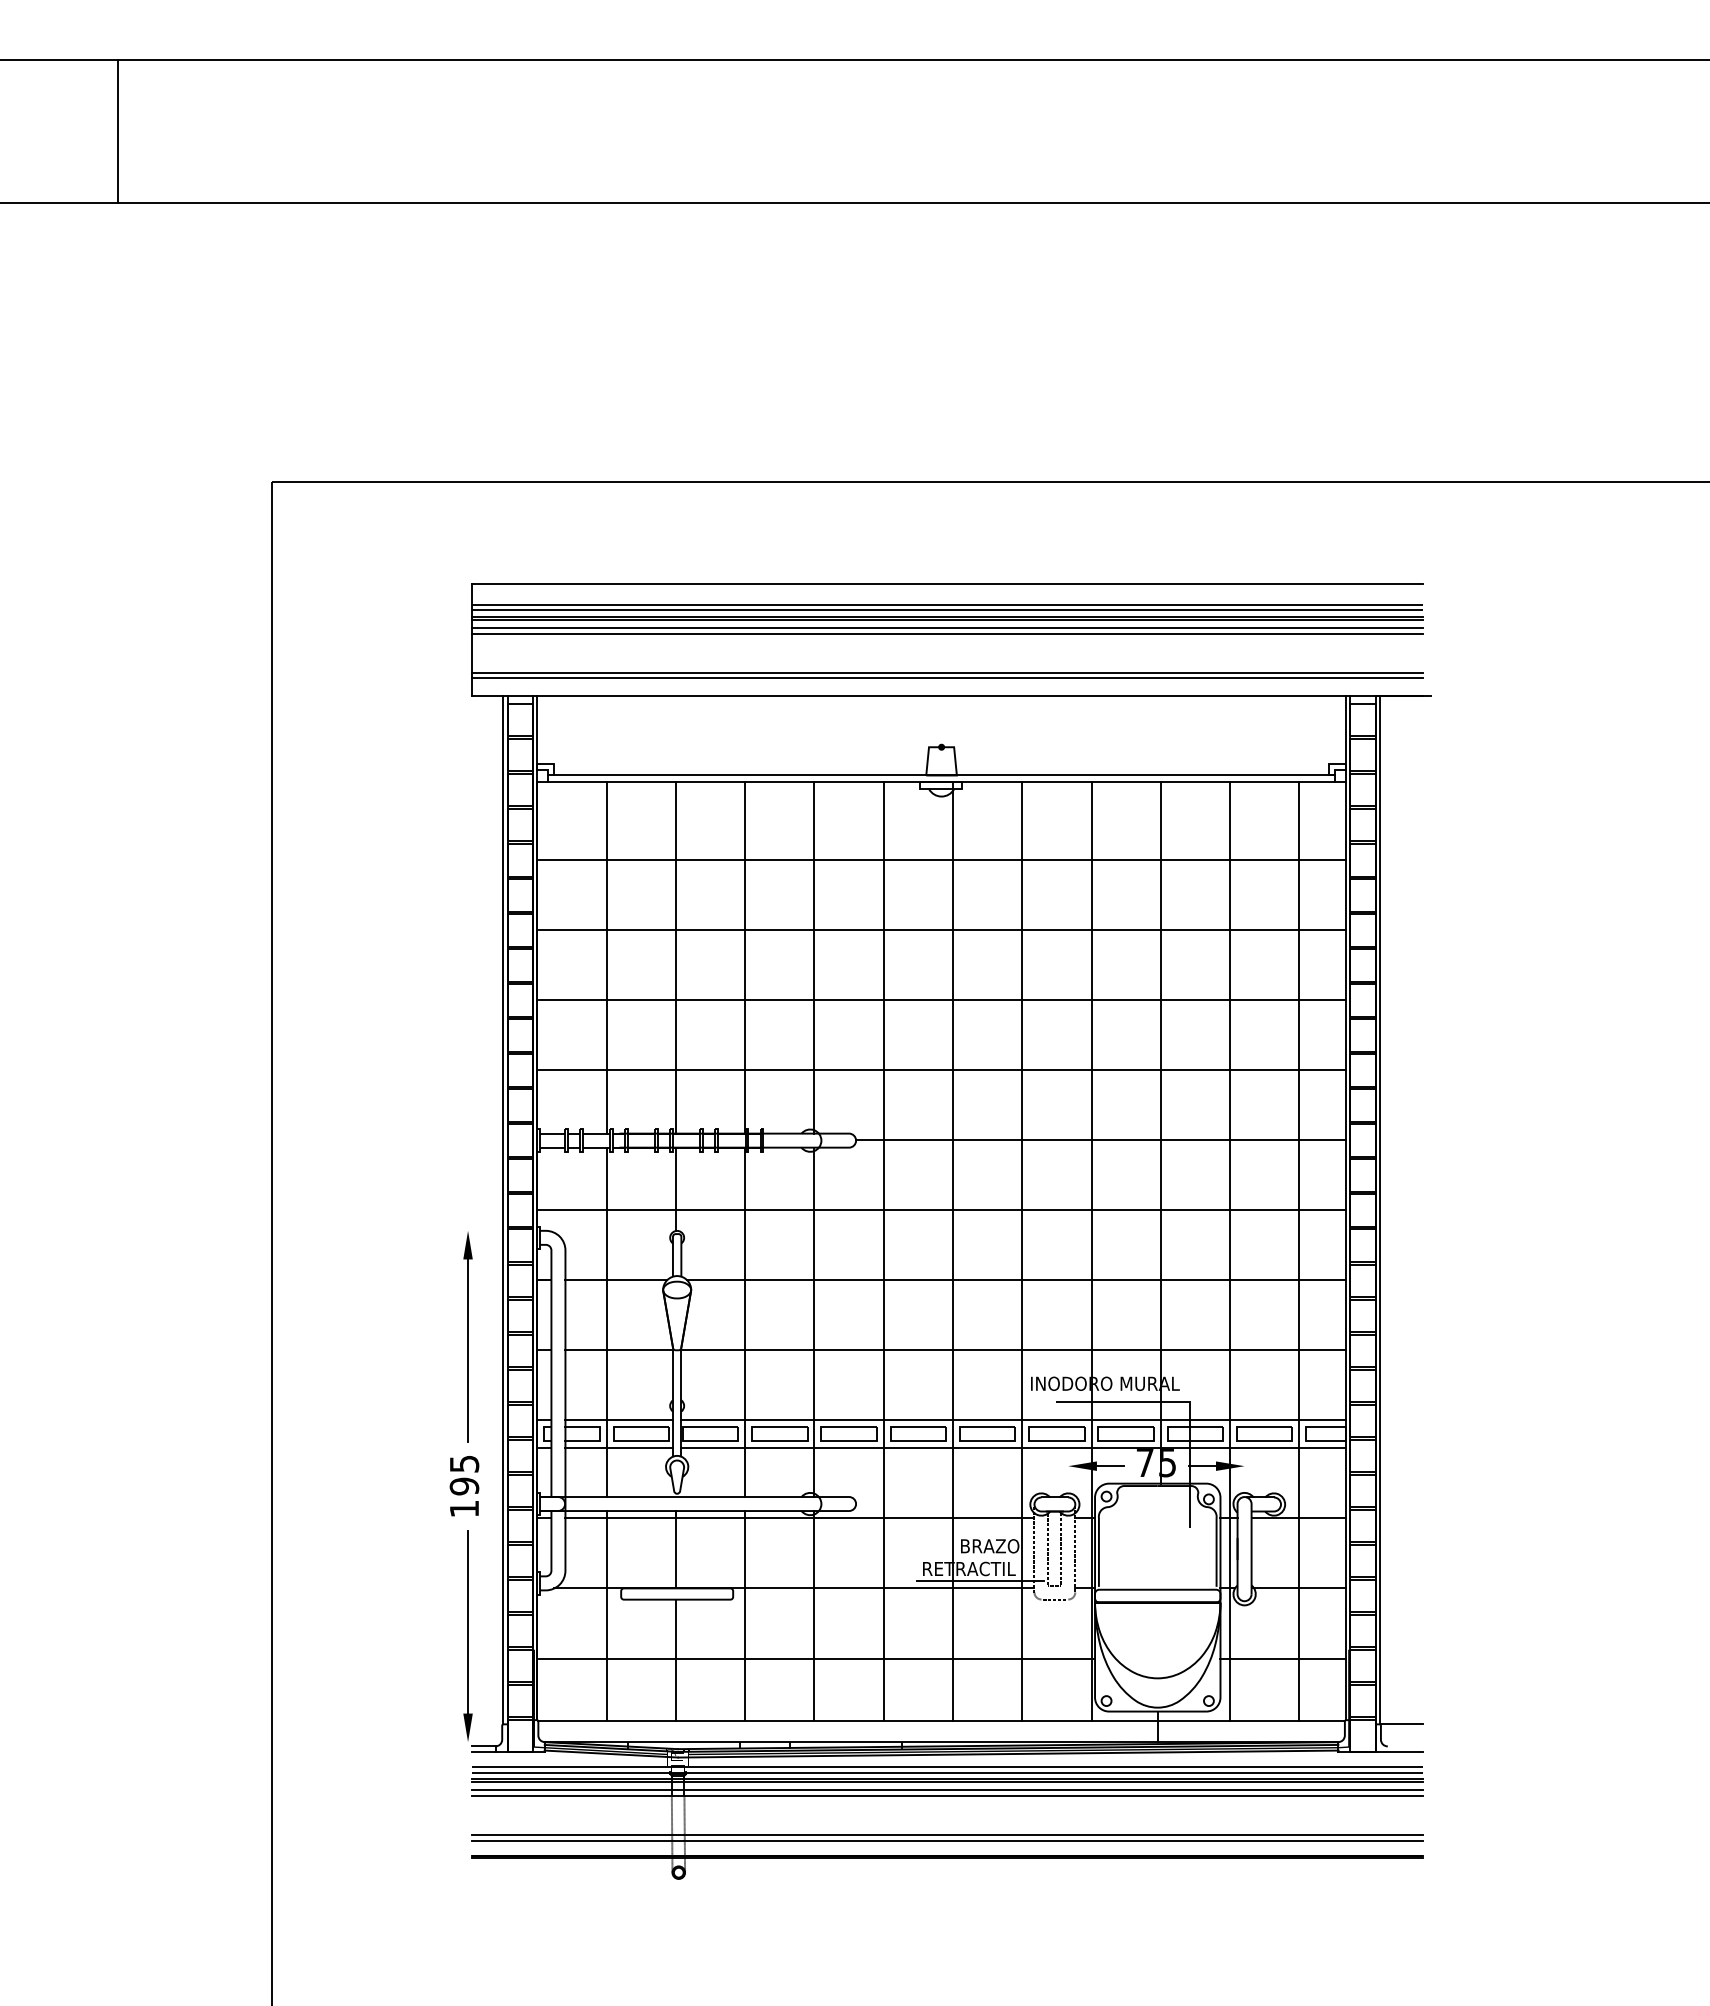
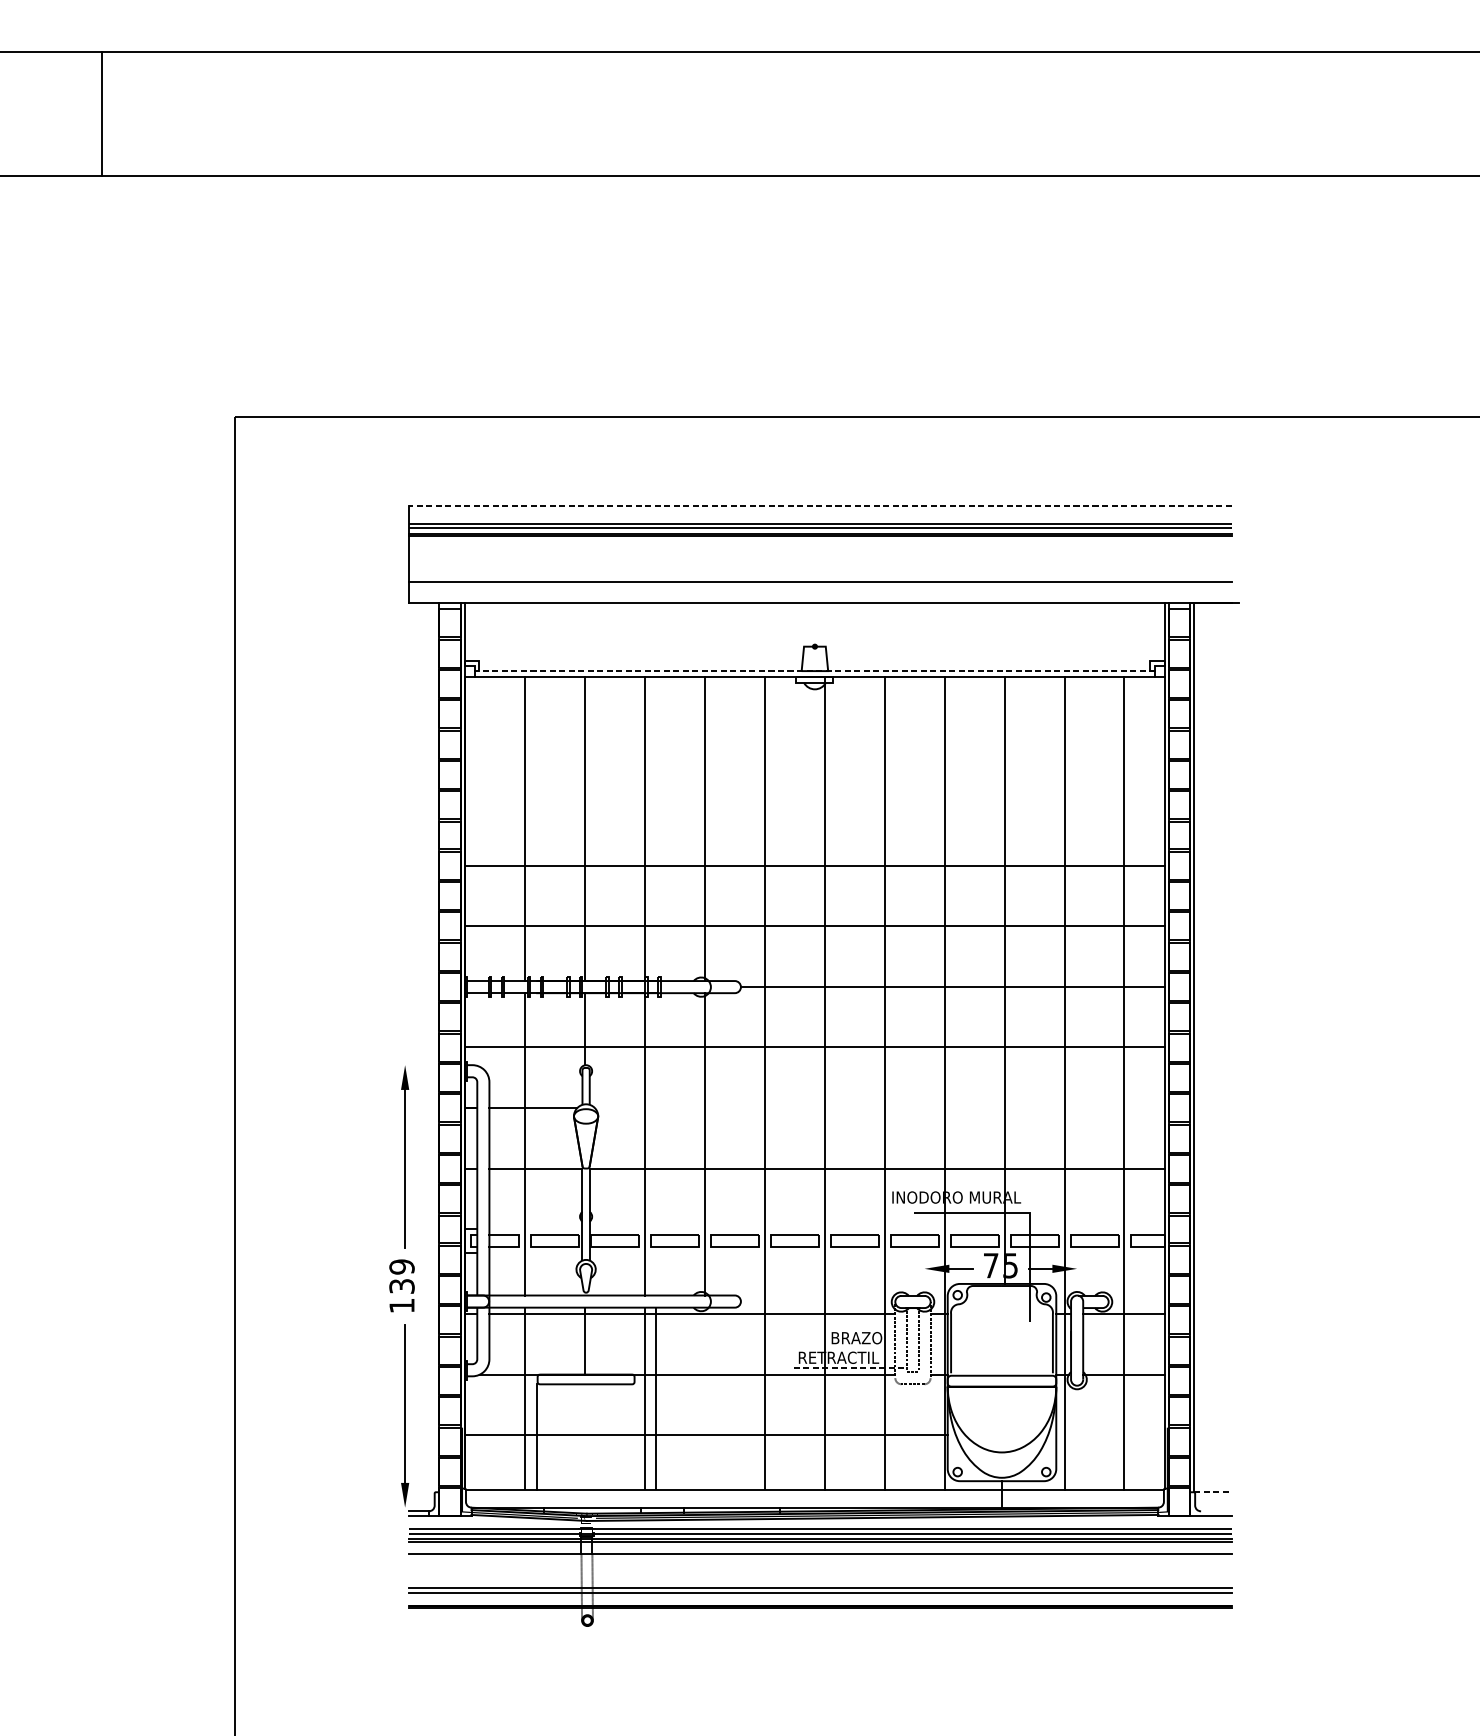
line: (947, 584) -> (820, 505), solid -> dashed
line: (947, 628) -> (820, 543), removed
line: (947, 633) -> (820, 548), removed
line: (947, 678) -> (820, 587), removed
line: (943, 775) -> (816, 671), solid -> dashed
line: (942, 860) -> (815, 744), removed
line: (942, 930) -> (815, 805), removed
line: (503, 1210) -> (435, 1047), removed
line: (1016, 1280) -> (879, 1108), removed
line: (618, 1420) -> (535, 1229), removed
line: (1013, 1420) -> (877, 1229), removed
line: (618, 1448) -> (535, 1253), removed
line: (1013, 1448) -> (877, 1253), removed
text: (464, 1475) -> (402, 1276), 195 -> 139
line: (980, 1581) -> (848, 1368), solid -> dashed
line: (814, 1615) -> (656, 1398), moved
line: (1283, 1658) -> (1110, 1435), removed
line: (675, 1660) -> (537, 1437), moved
line: (1401, 1724) -> (1212, 1492), solid -> dashed
line: (947, 1790) -> (820, 1549), removed

